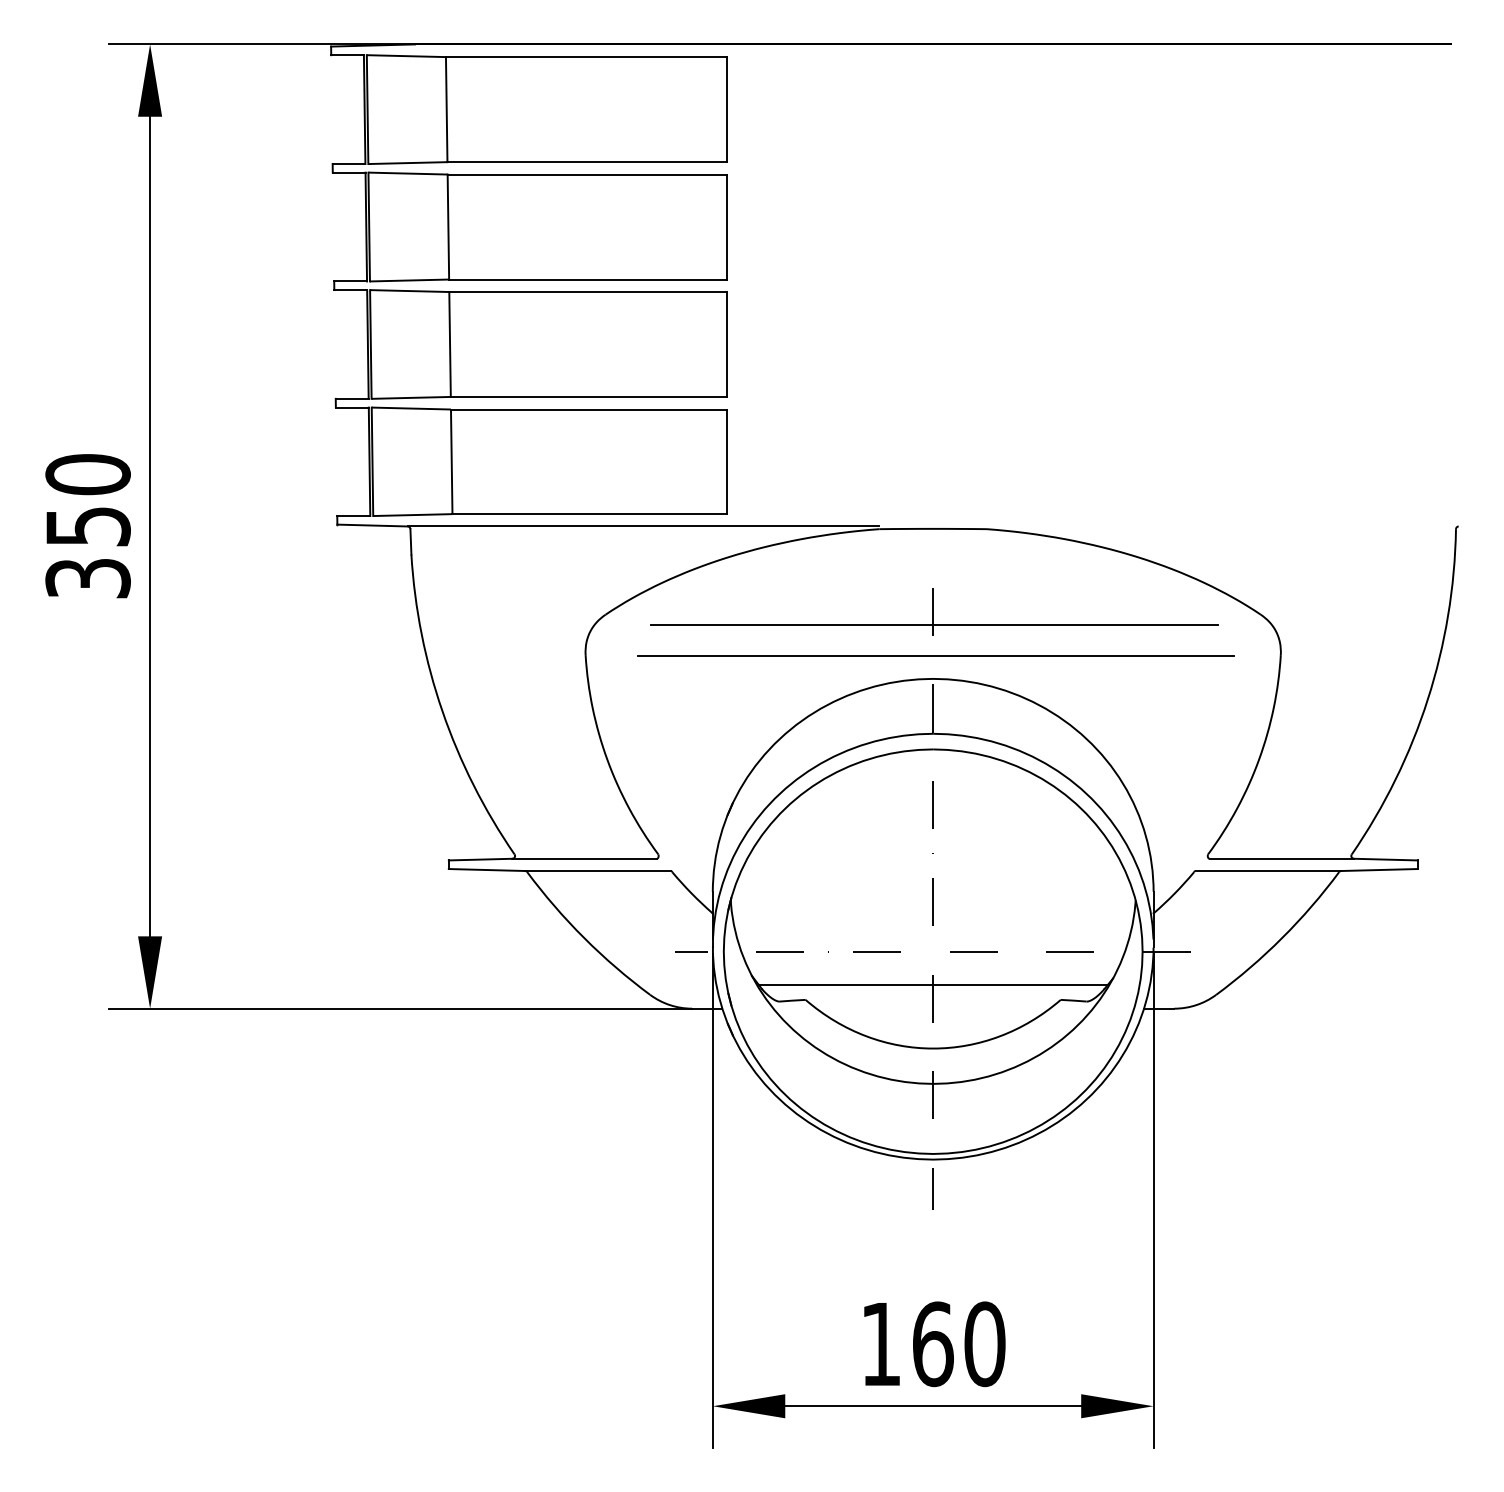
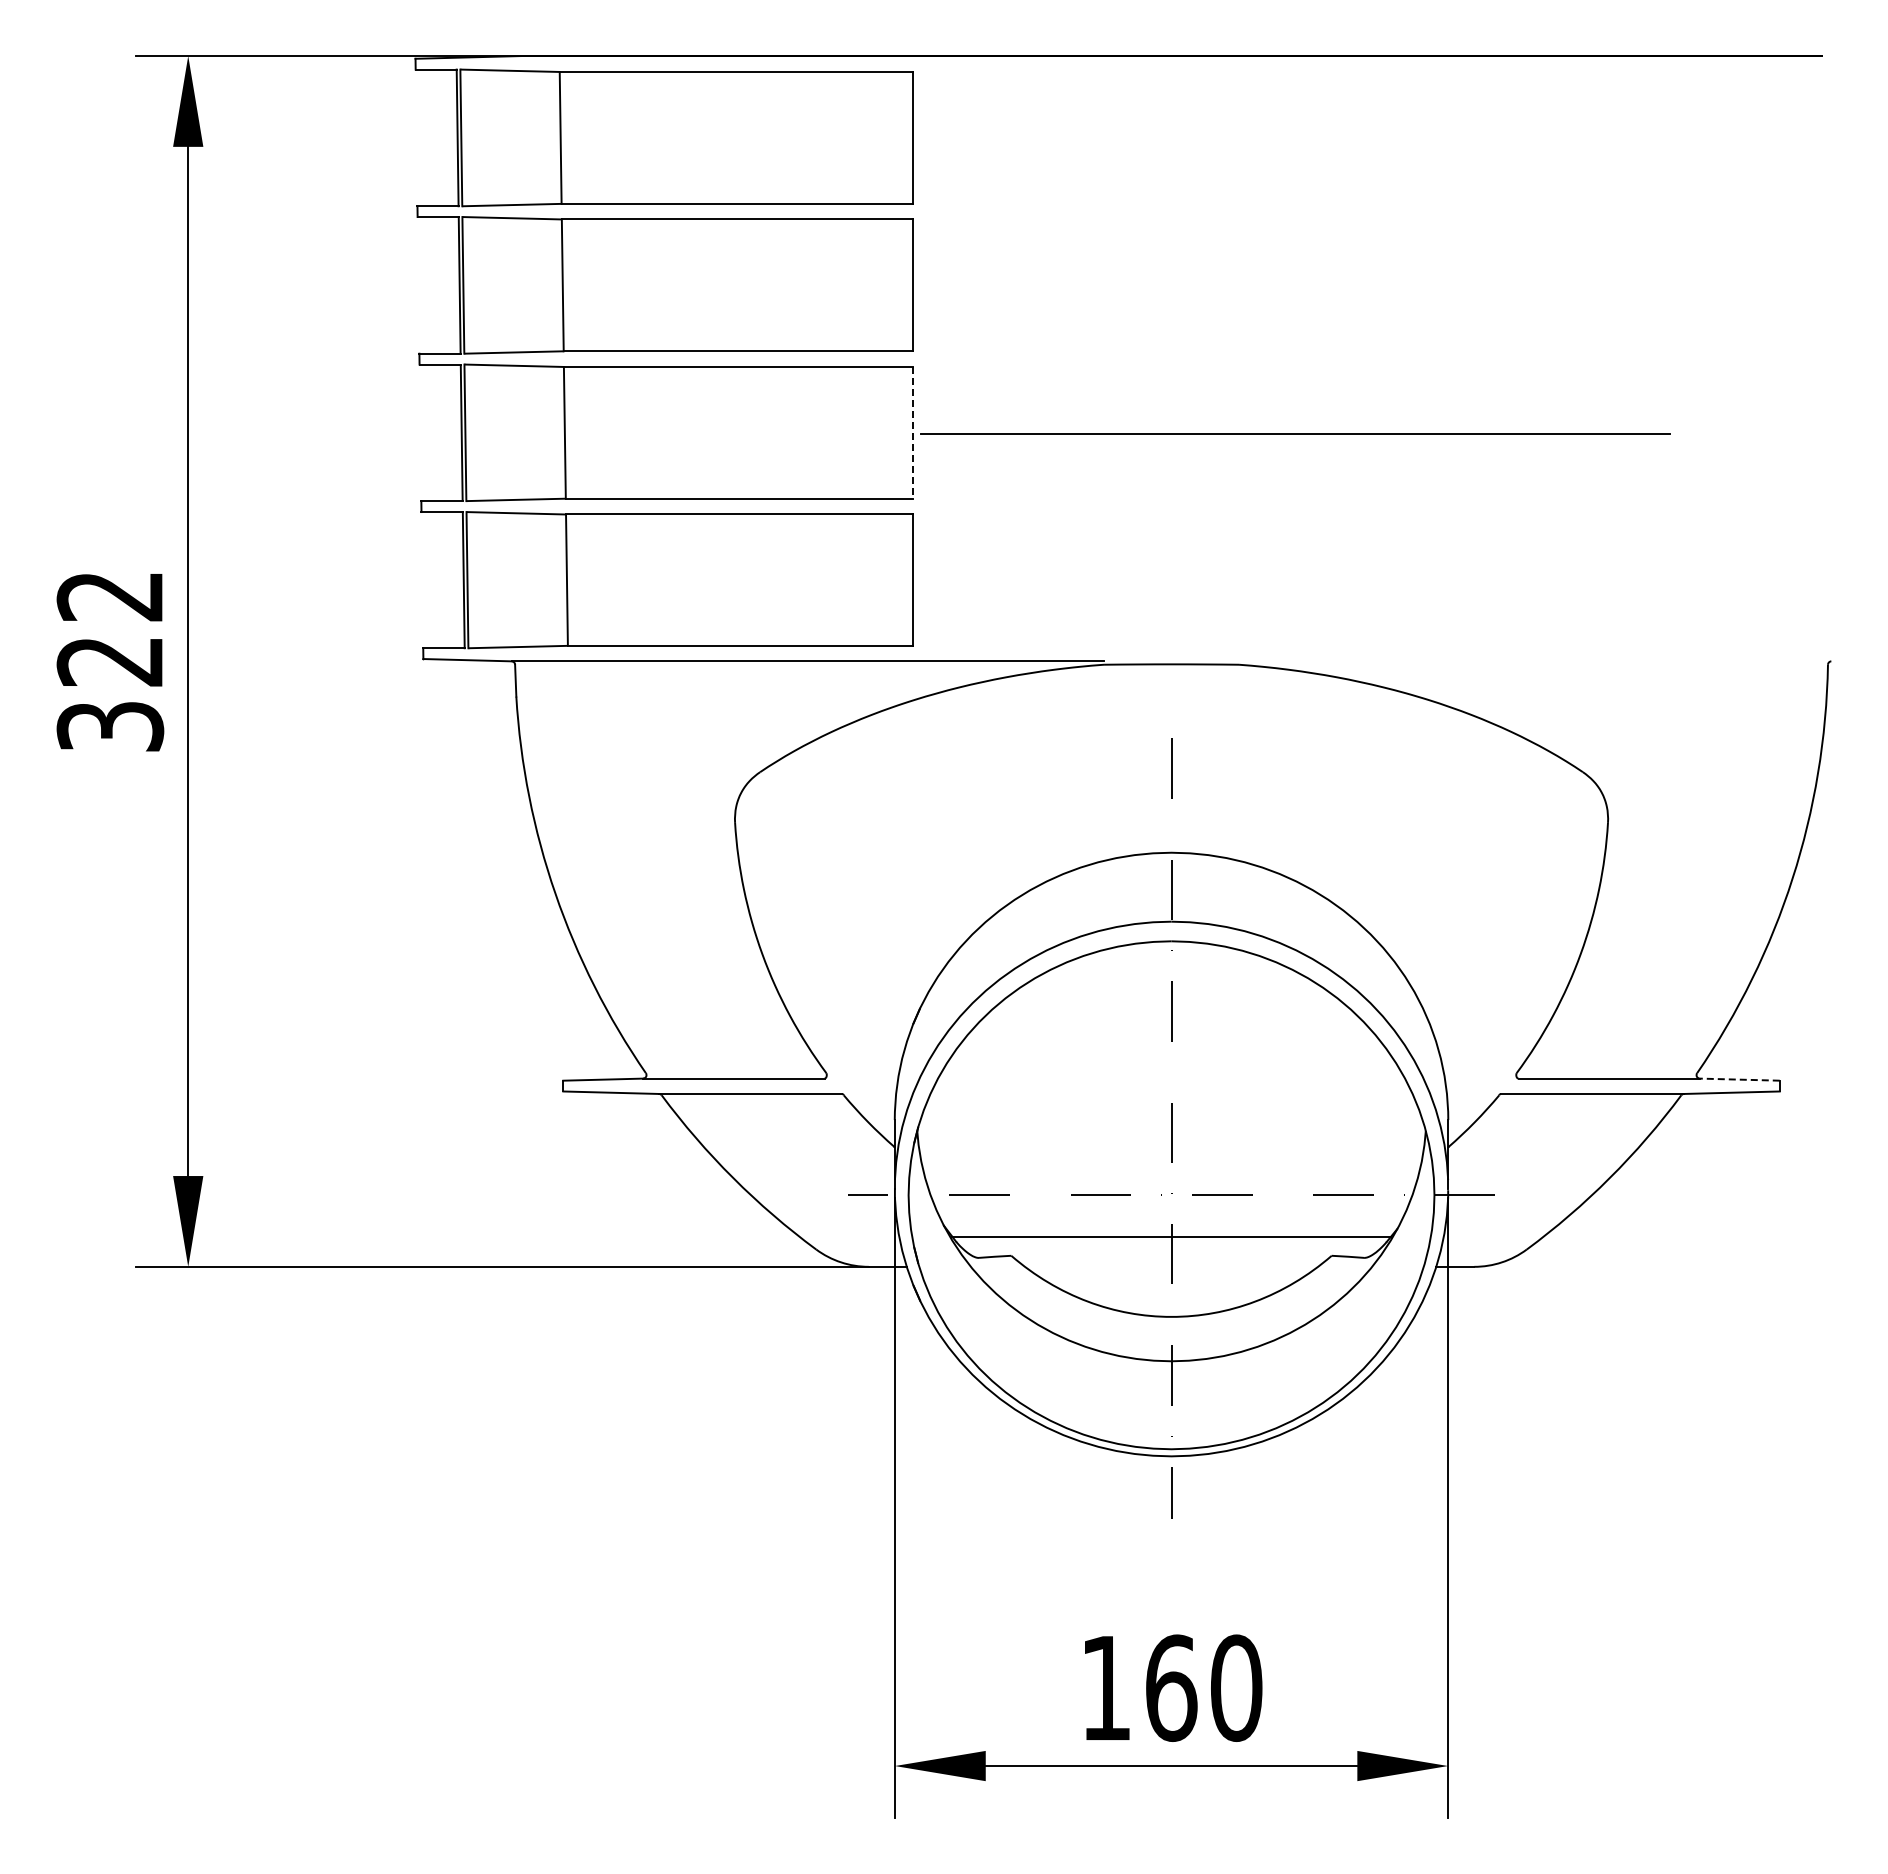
line: (726, 344) -> (912, 432), solid -> dashed
text: (88, 500) -> (110, 628), 350 -> 322
line: (933, 624) -> (1172, 784), removed
line: (936, 654) -> (1295, 433), moved
line: (1385, 859) -> (1739, 1079), solid -> dashed

